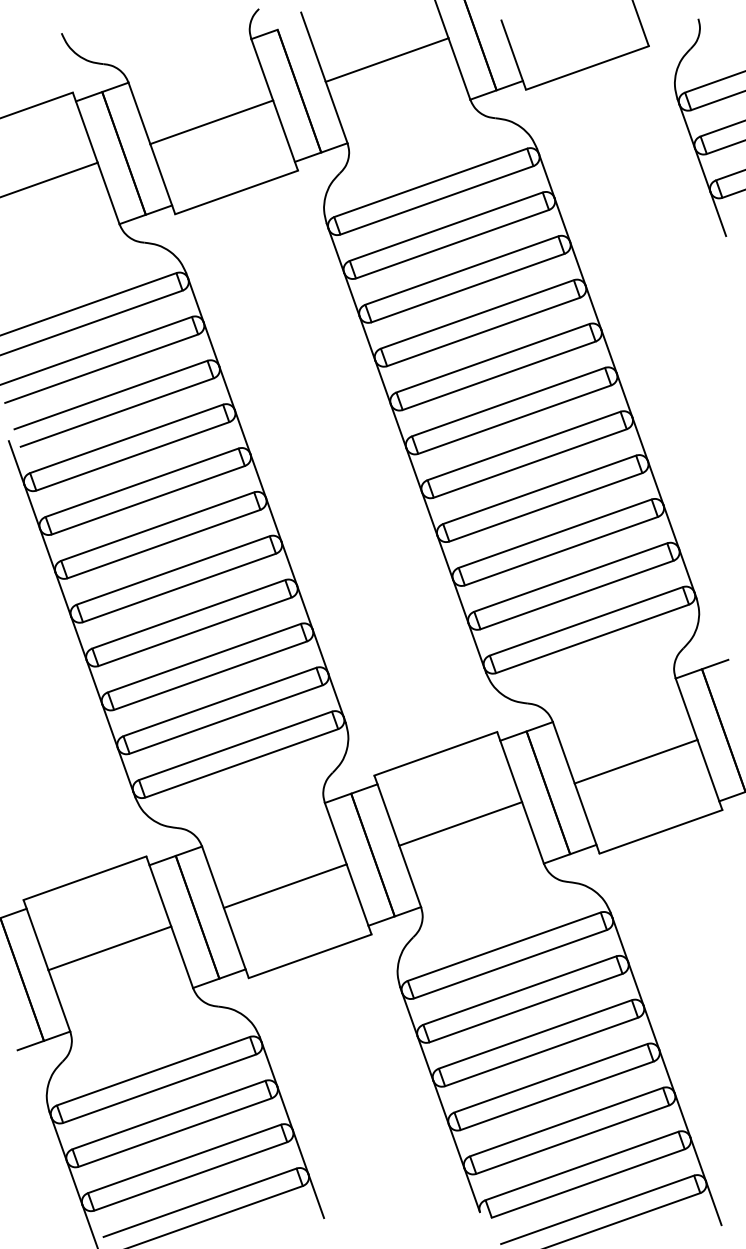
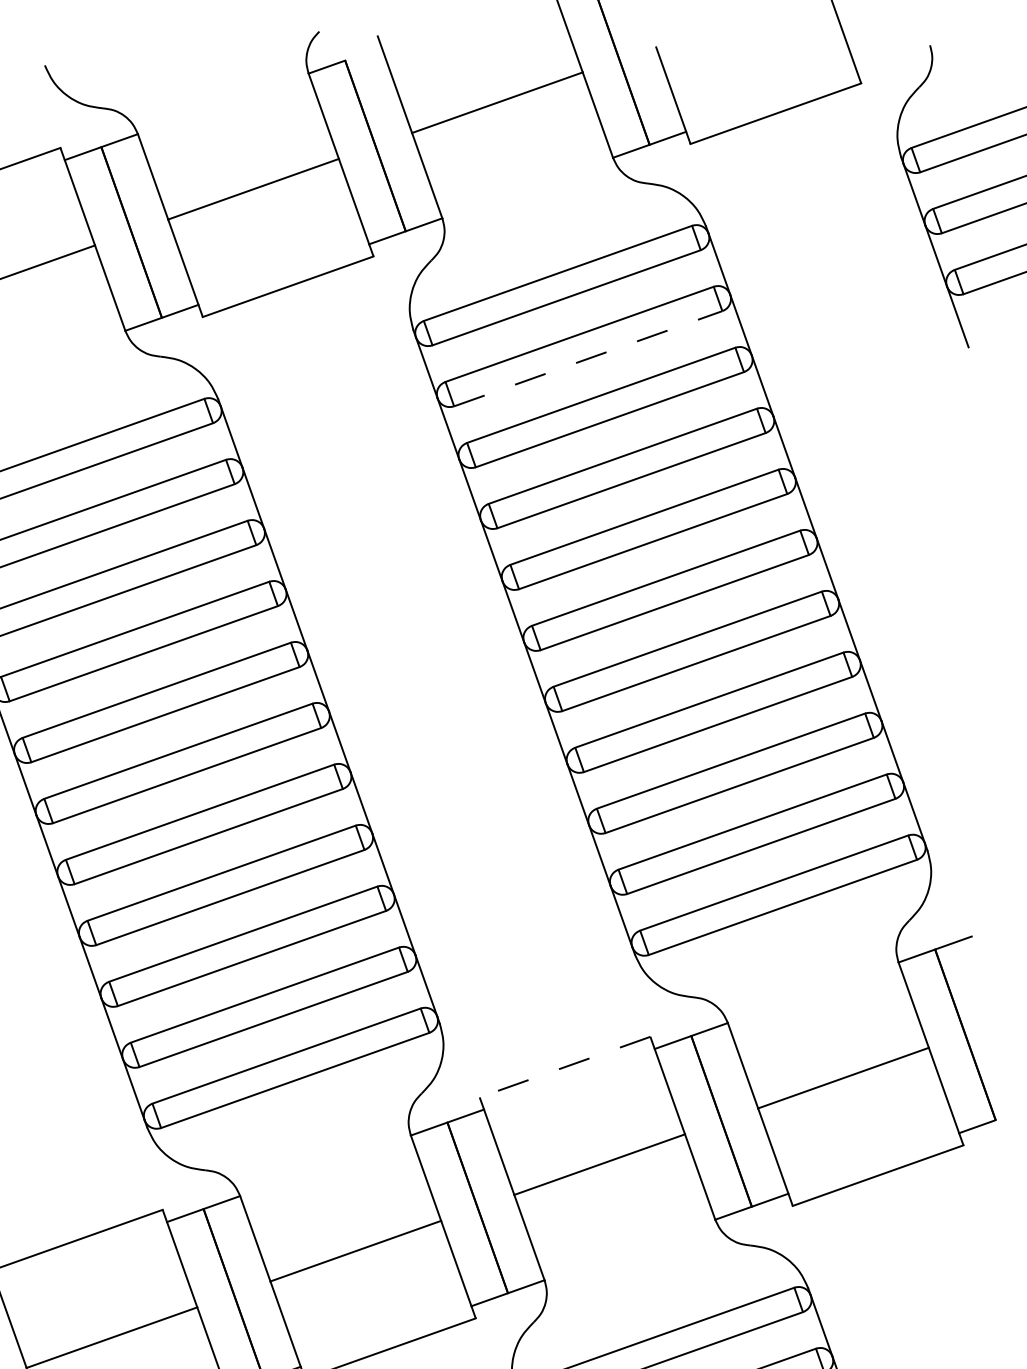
line: (452, 244) -> (588, 359), solid -> dashed
line: (435, 753) -> (564, 1066), solid -> dashed

